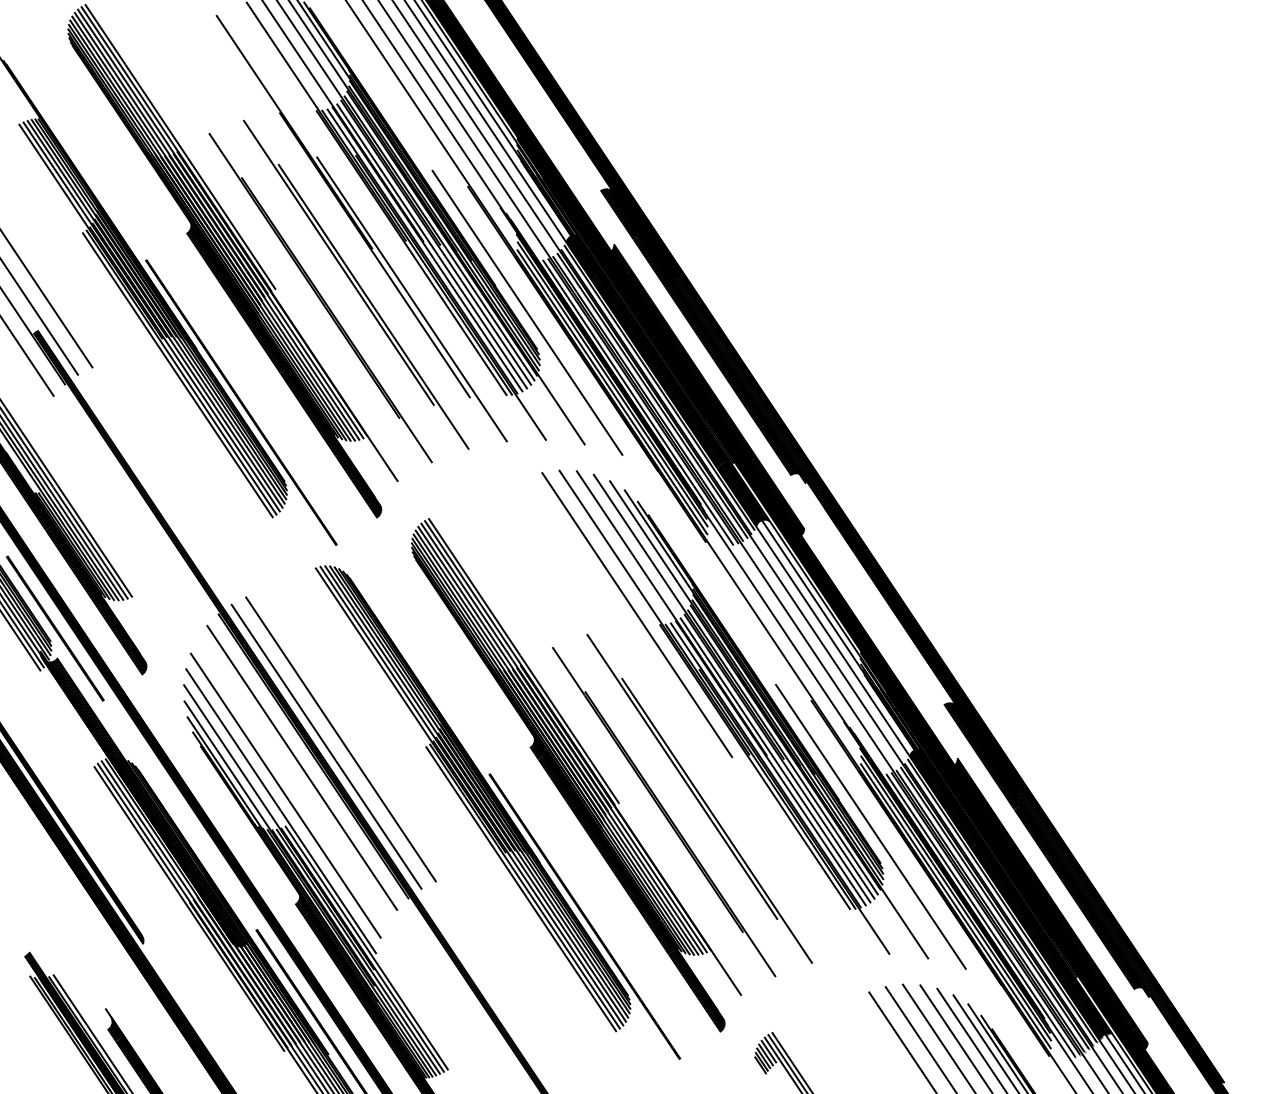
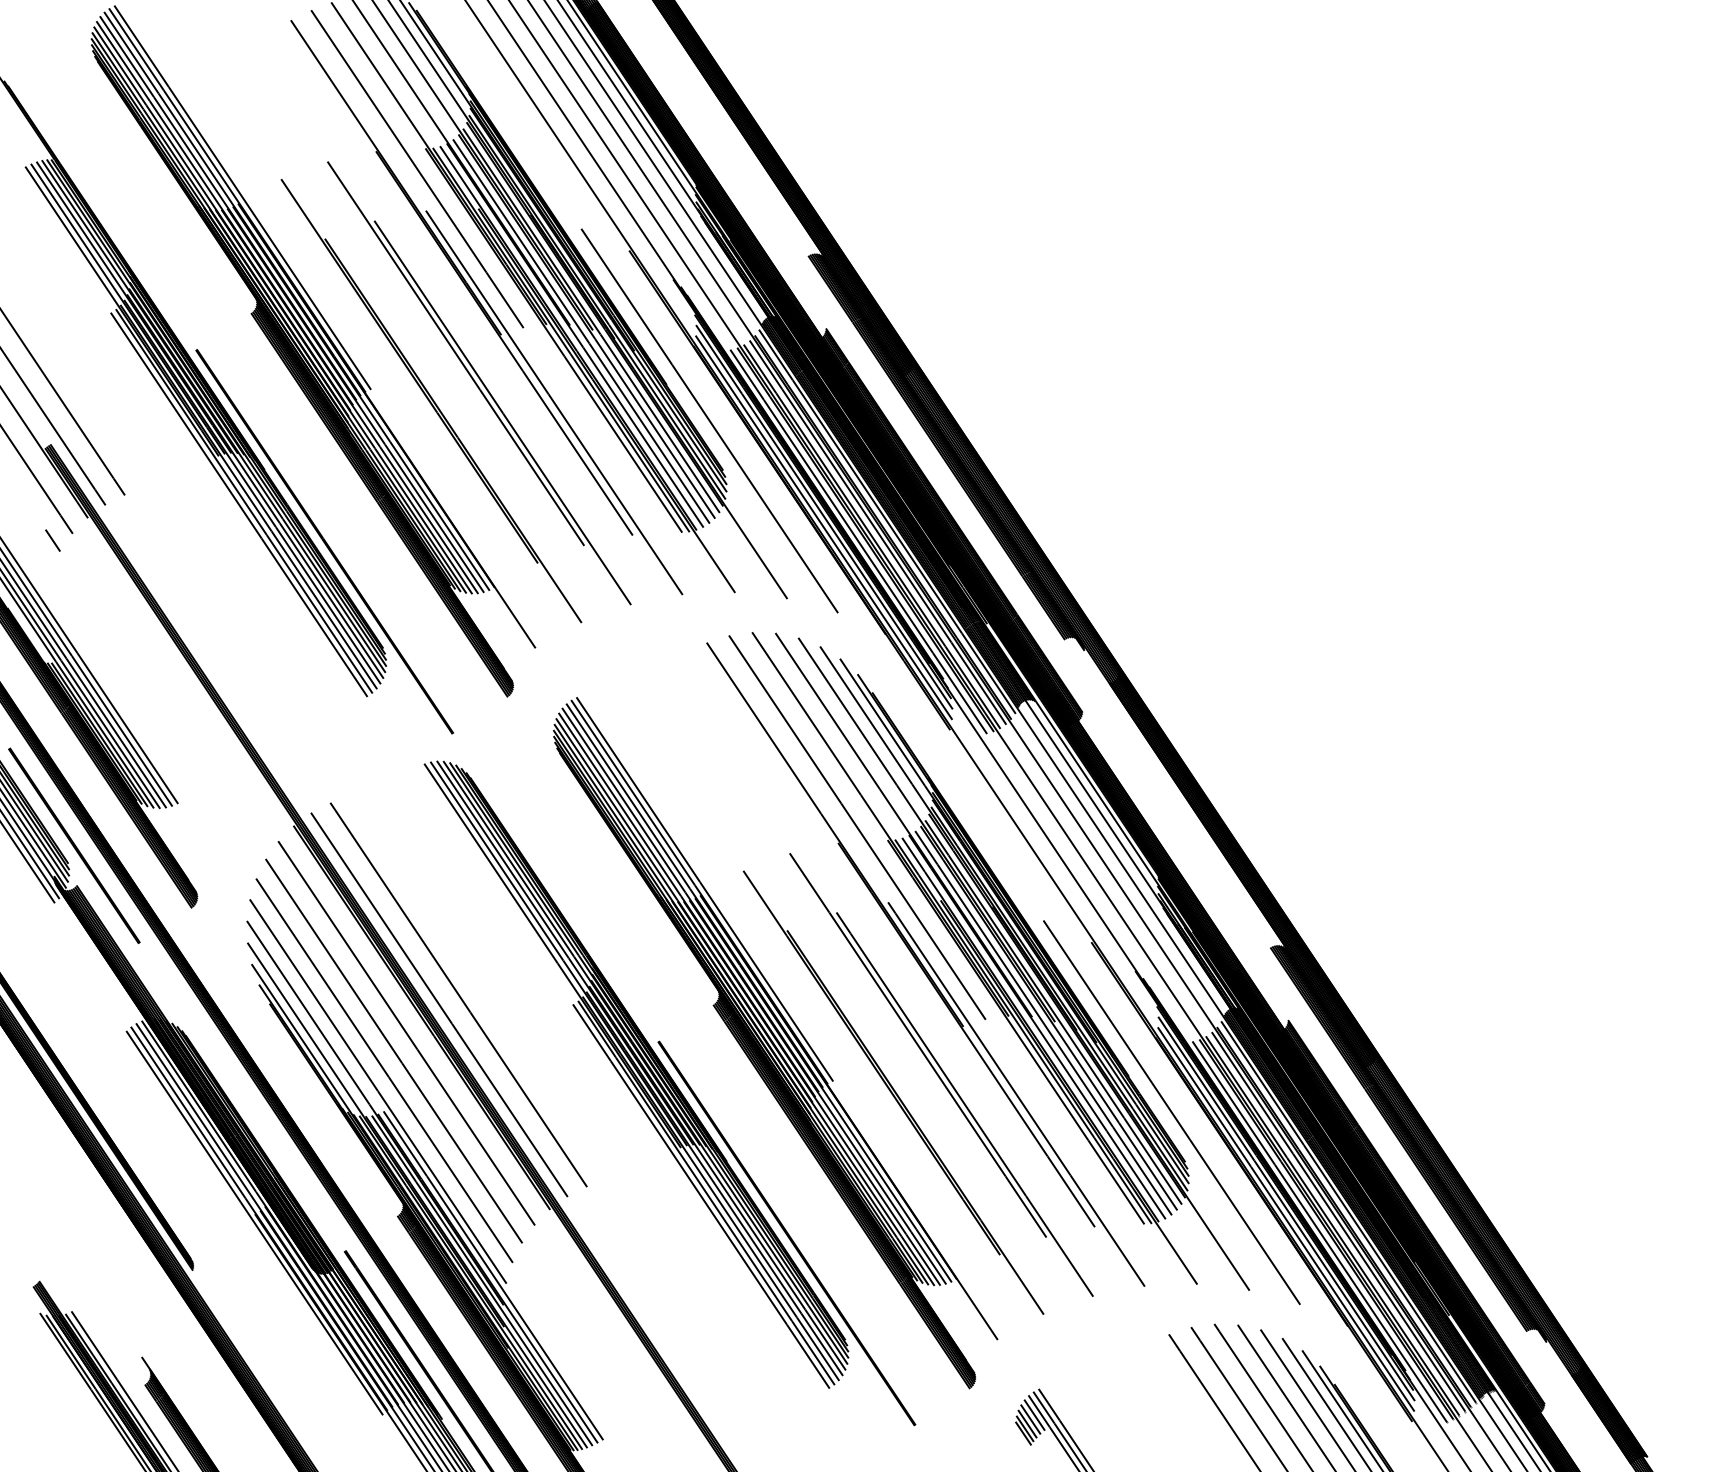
line: (310, 126) -> (417, 169), added
line: (39, 401) -> (52, 540), added
part: (687, 716) -> (925, 964), added
line: (292, 780) -> (393, 1050), added

